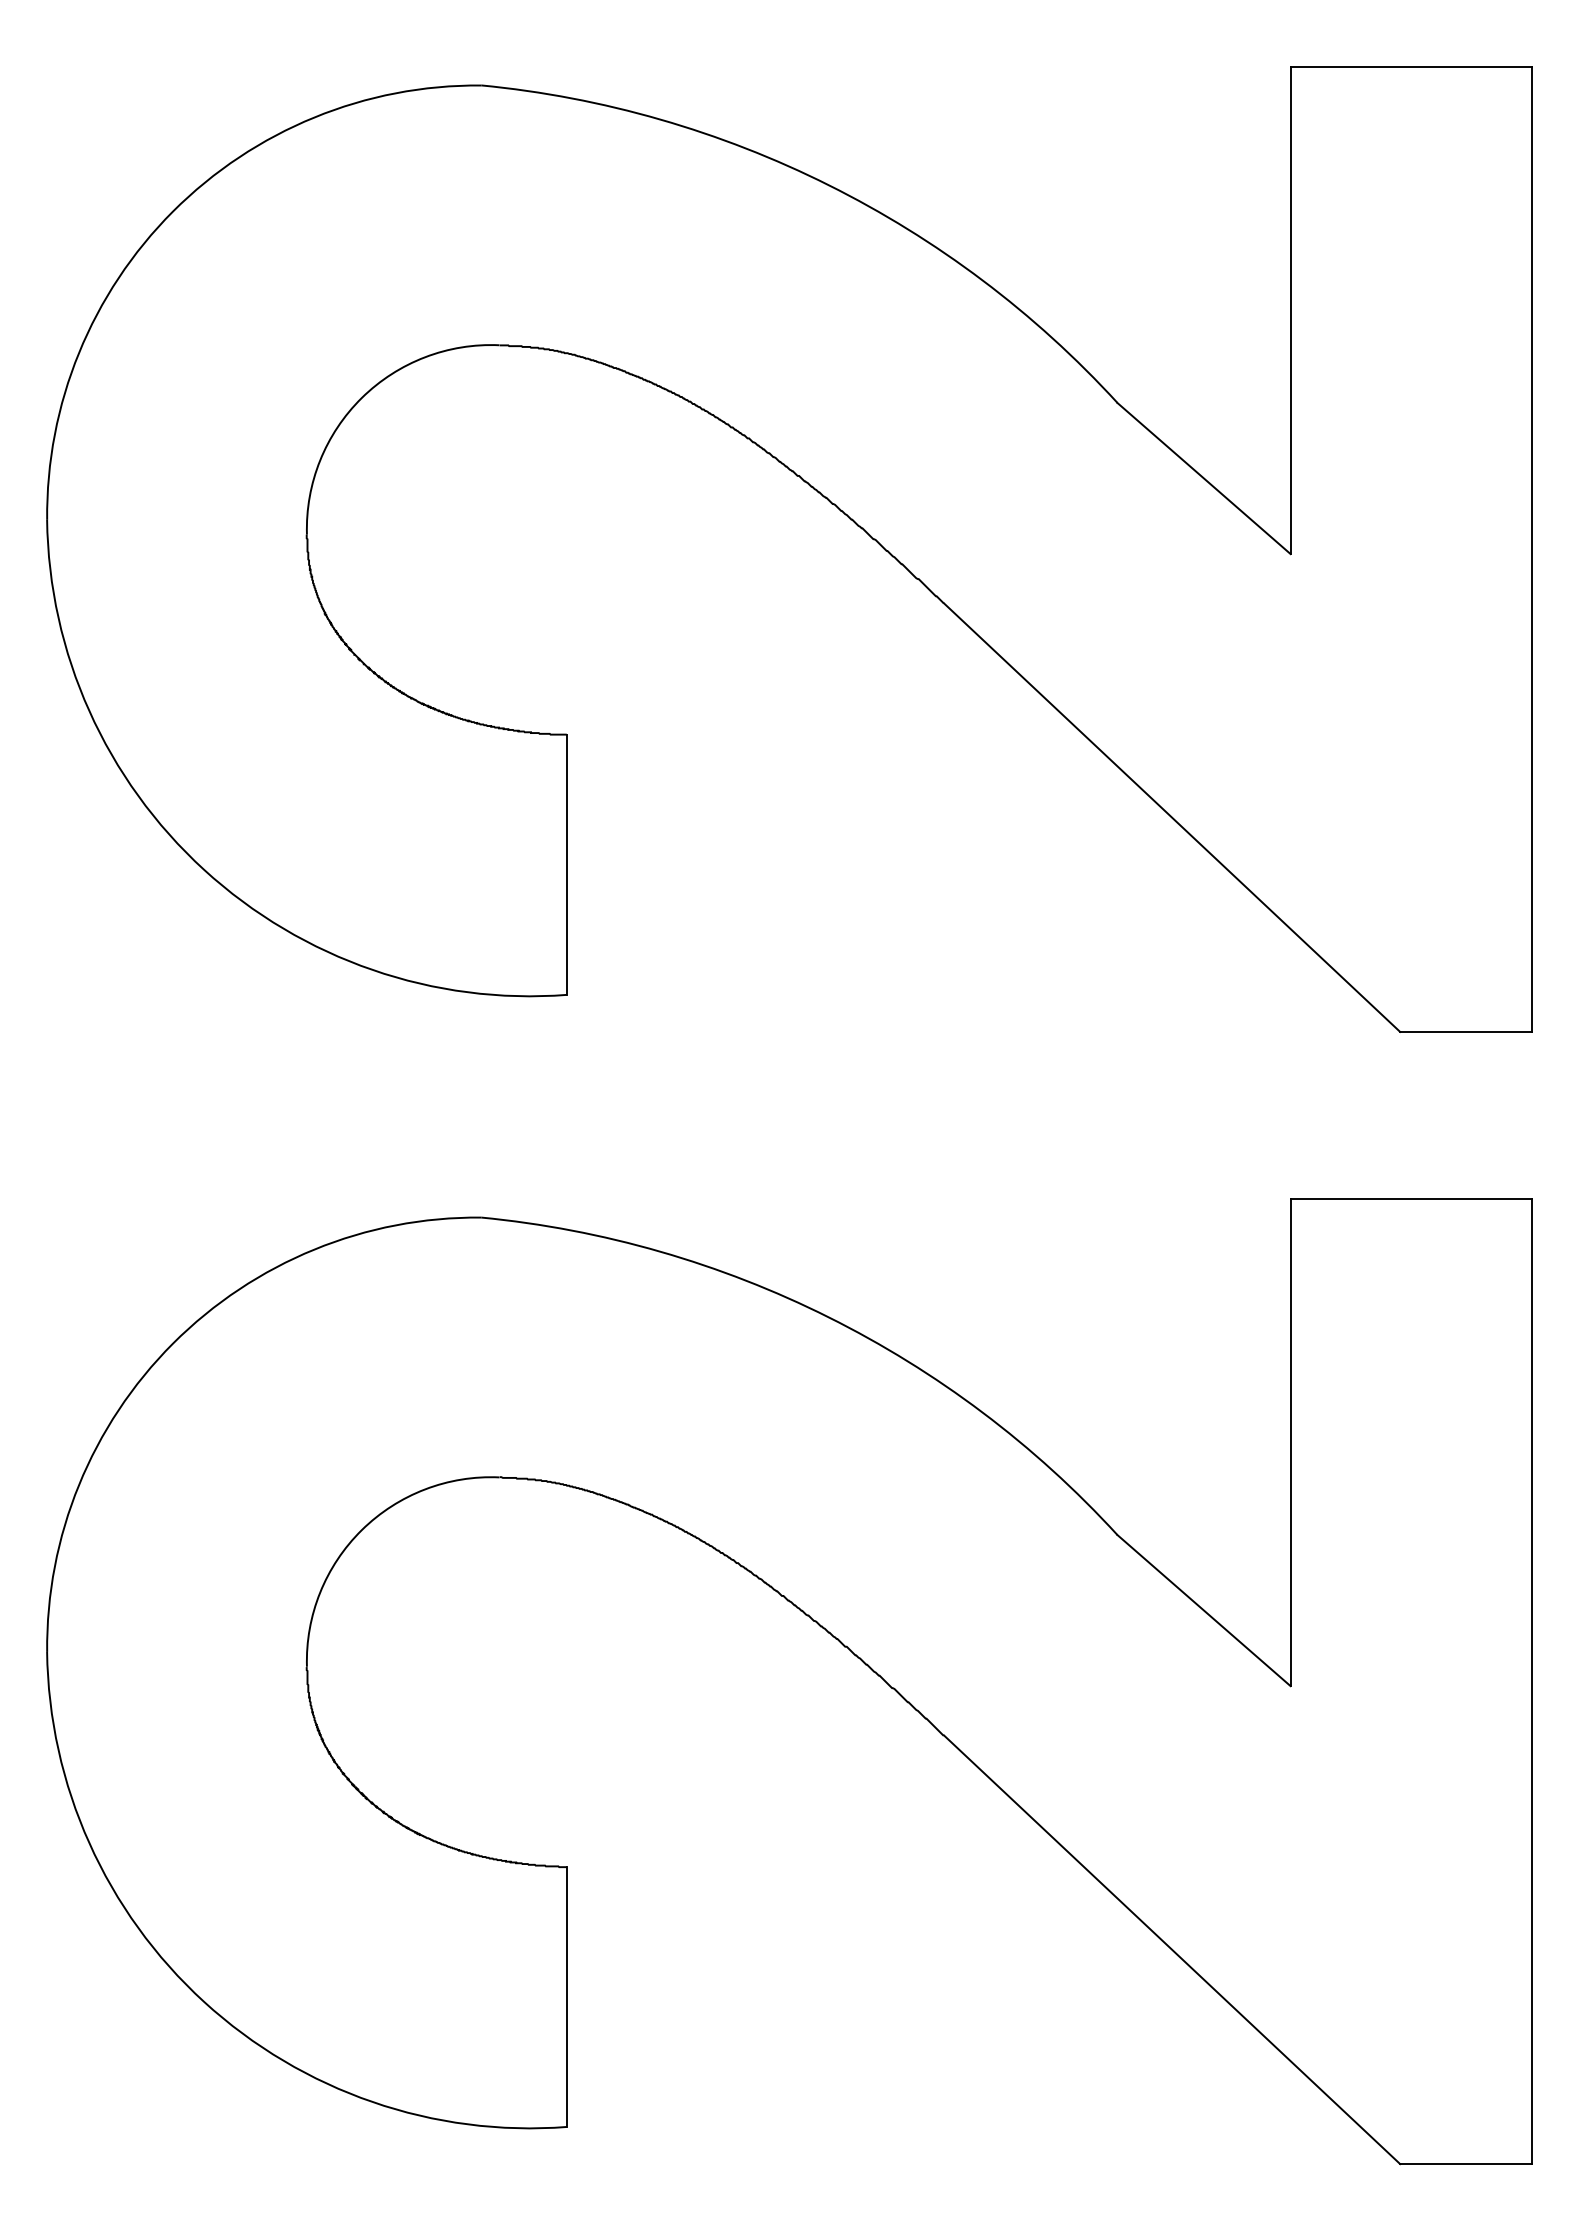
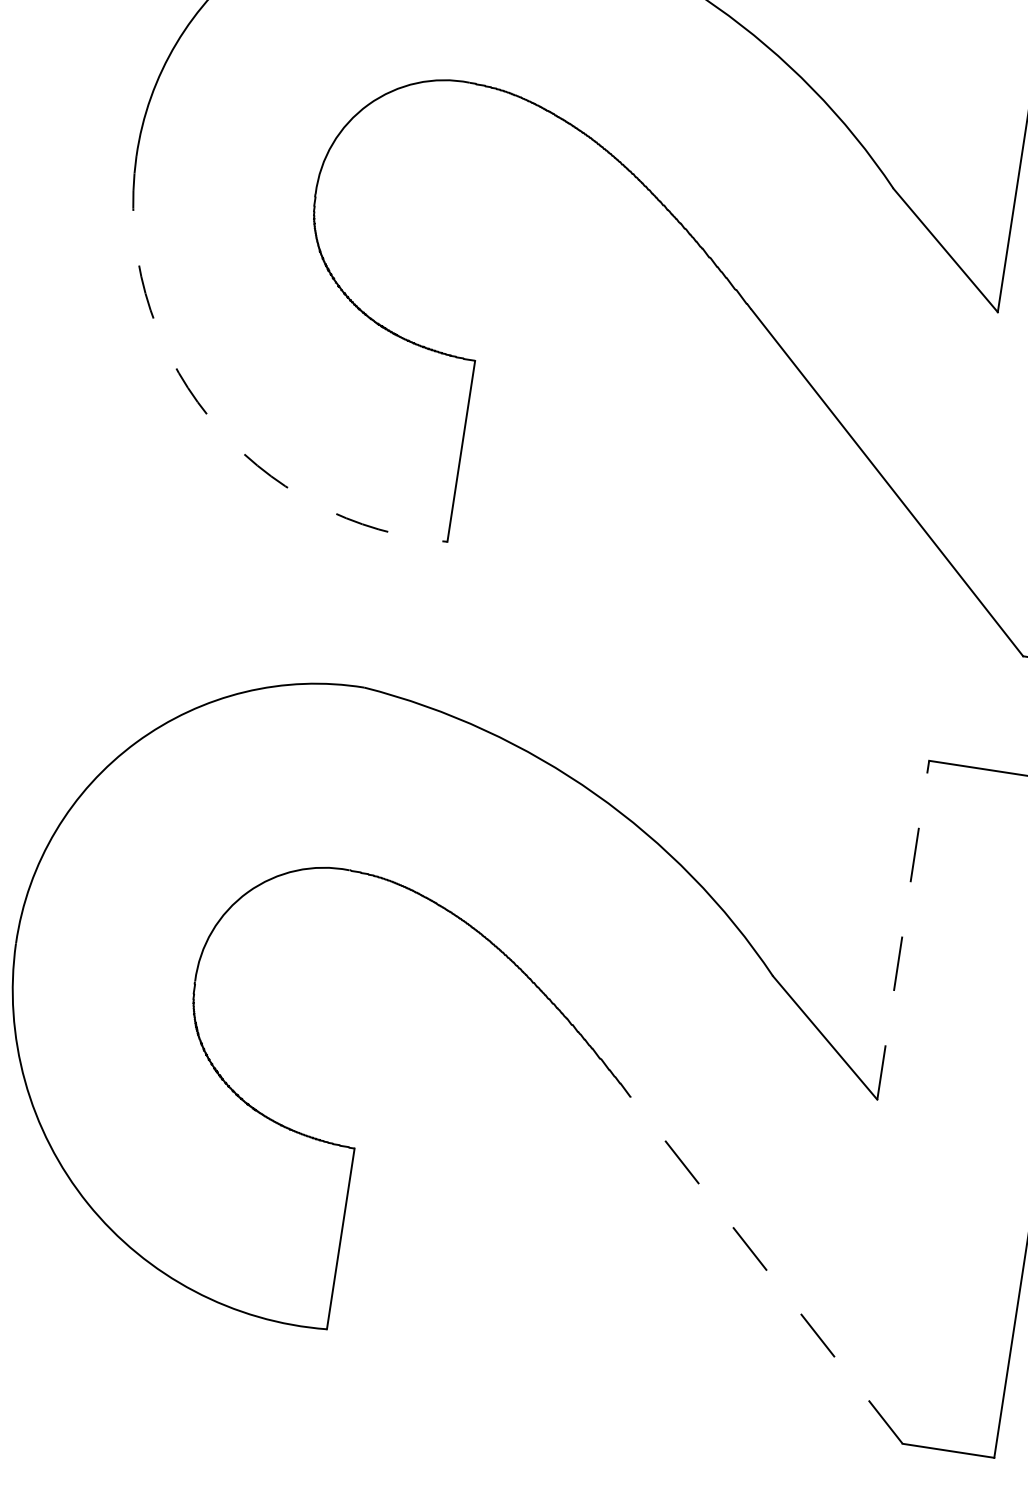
arc: (204, 869) -> (208, 416), solid -> dashed
line: (1290, 1442) -> (903, 930), solid -> dashed
line: (1172, 1949) -> (767, 1270), solid -> dashed

